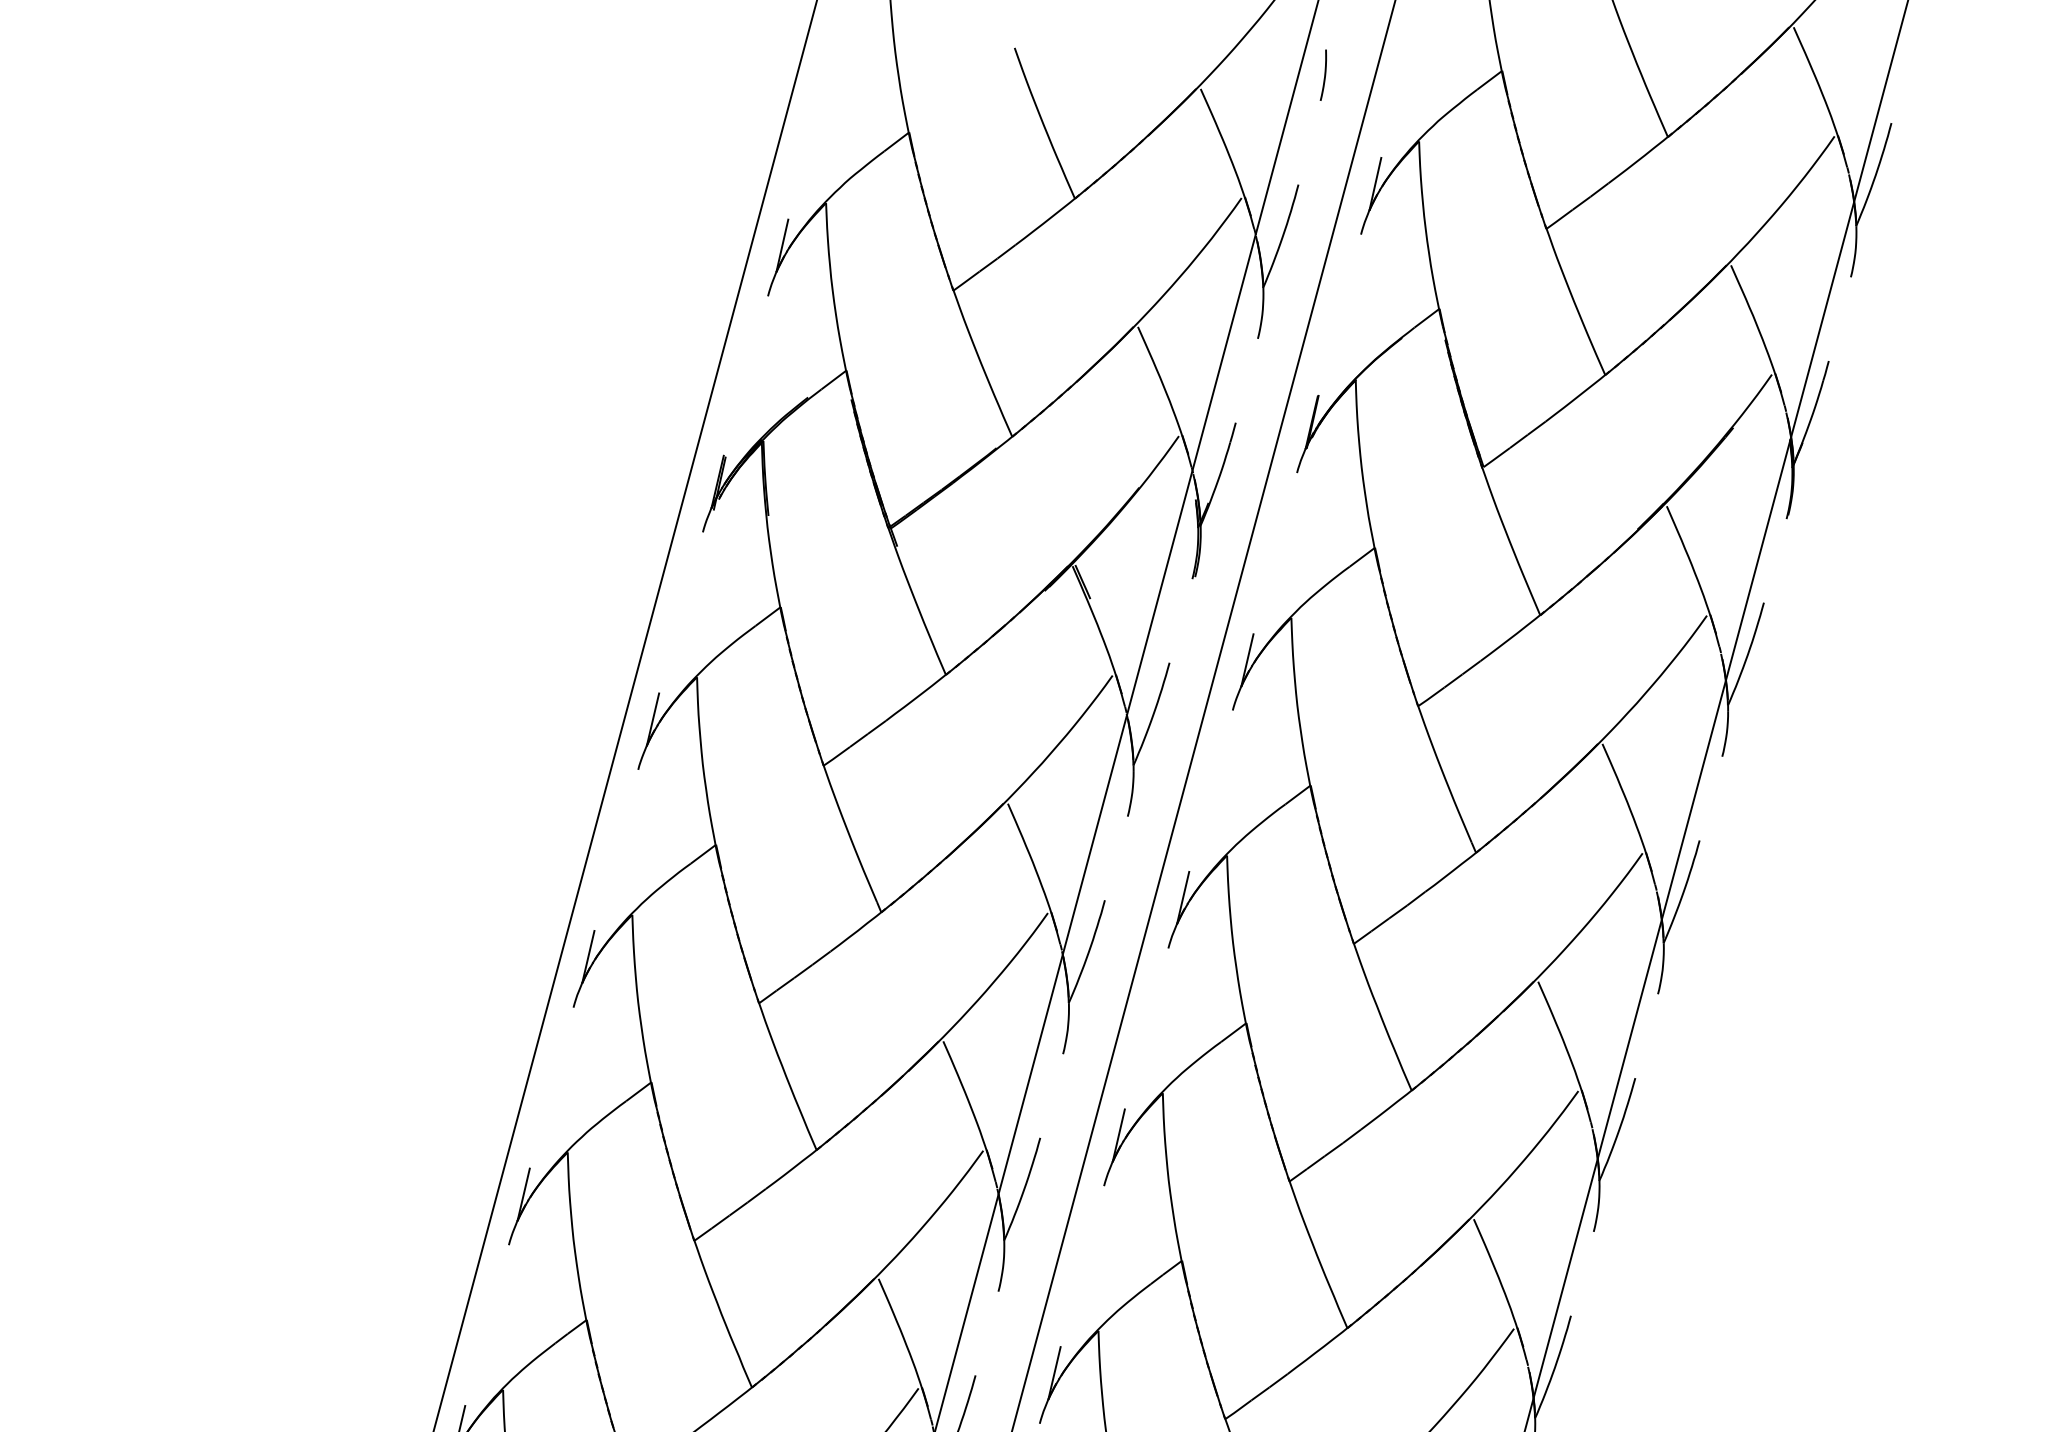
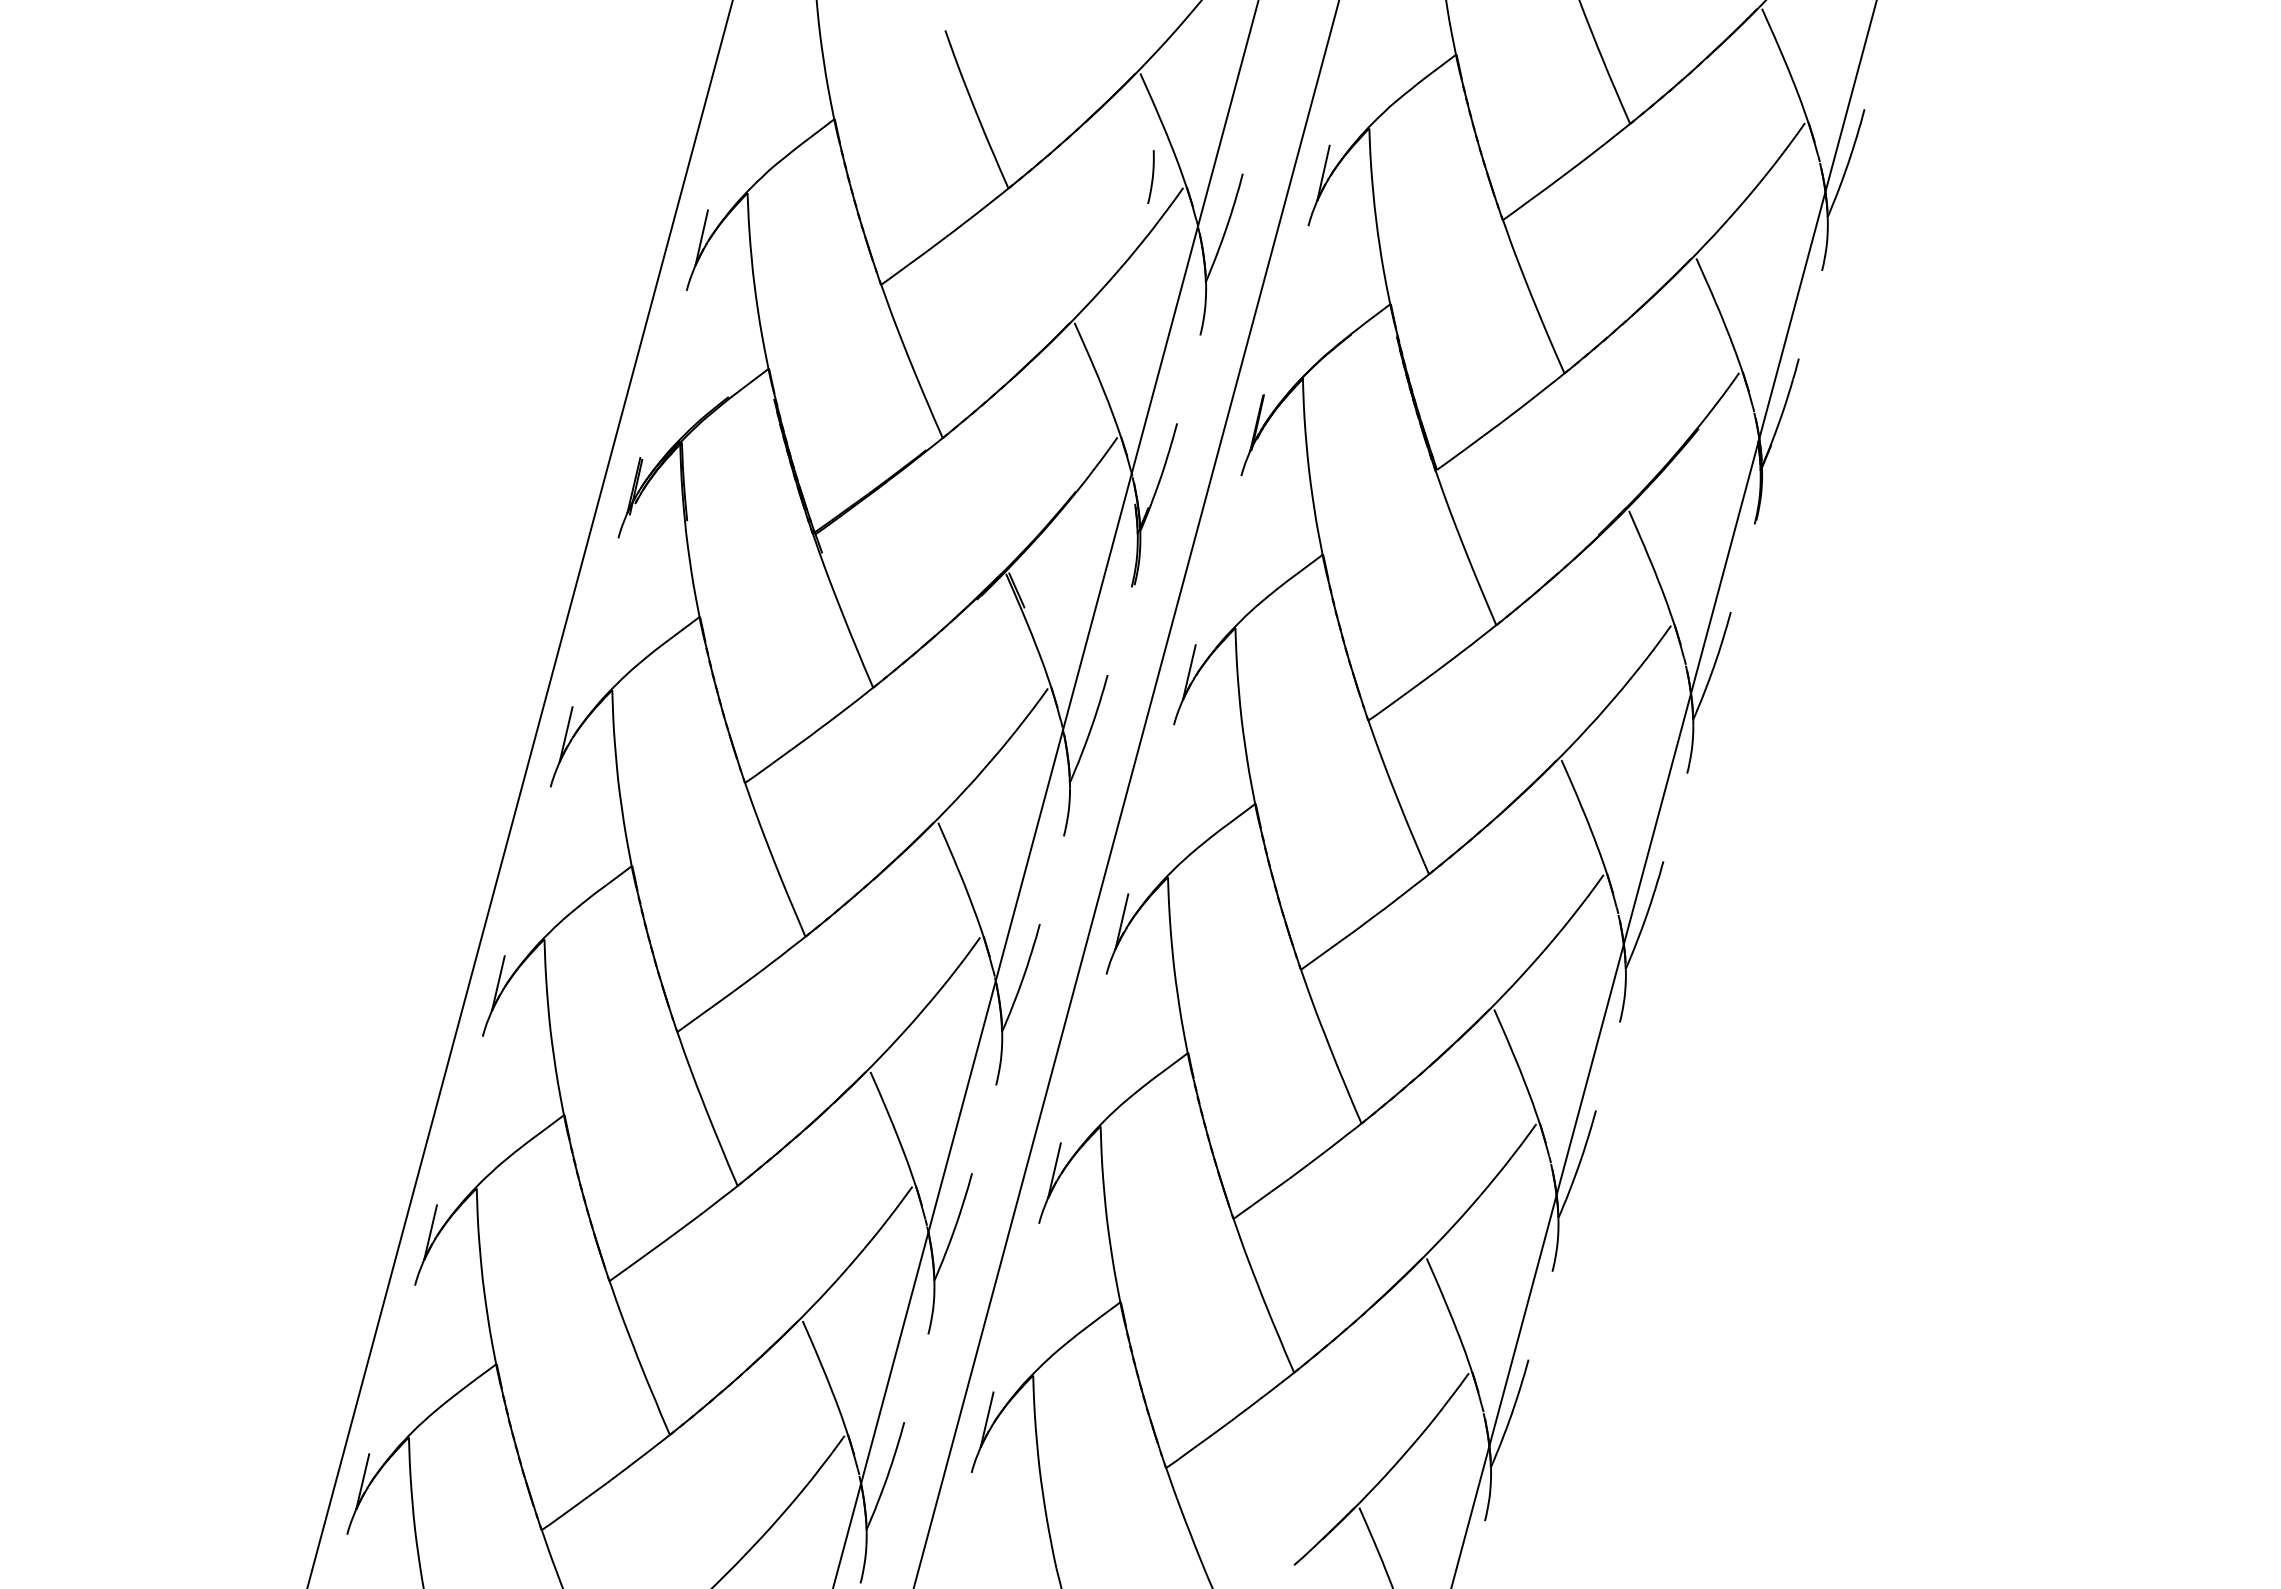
curve: (1323, 75) -> (1151, 177), moved

